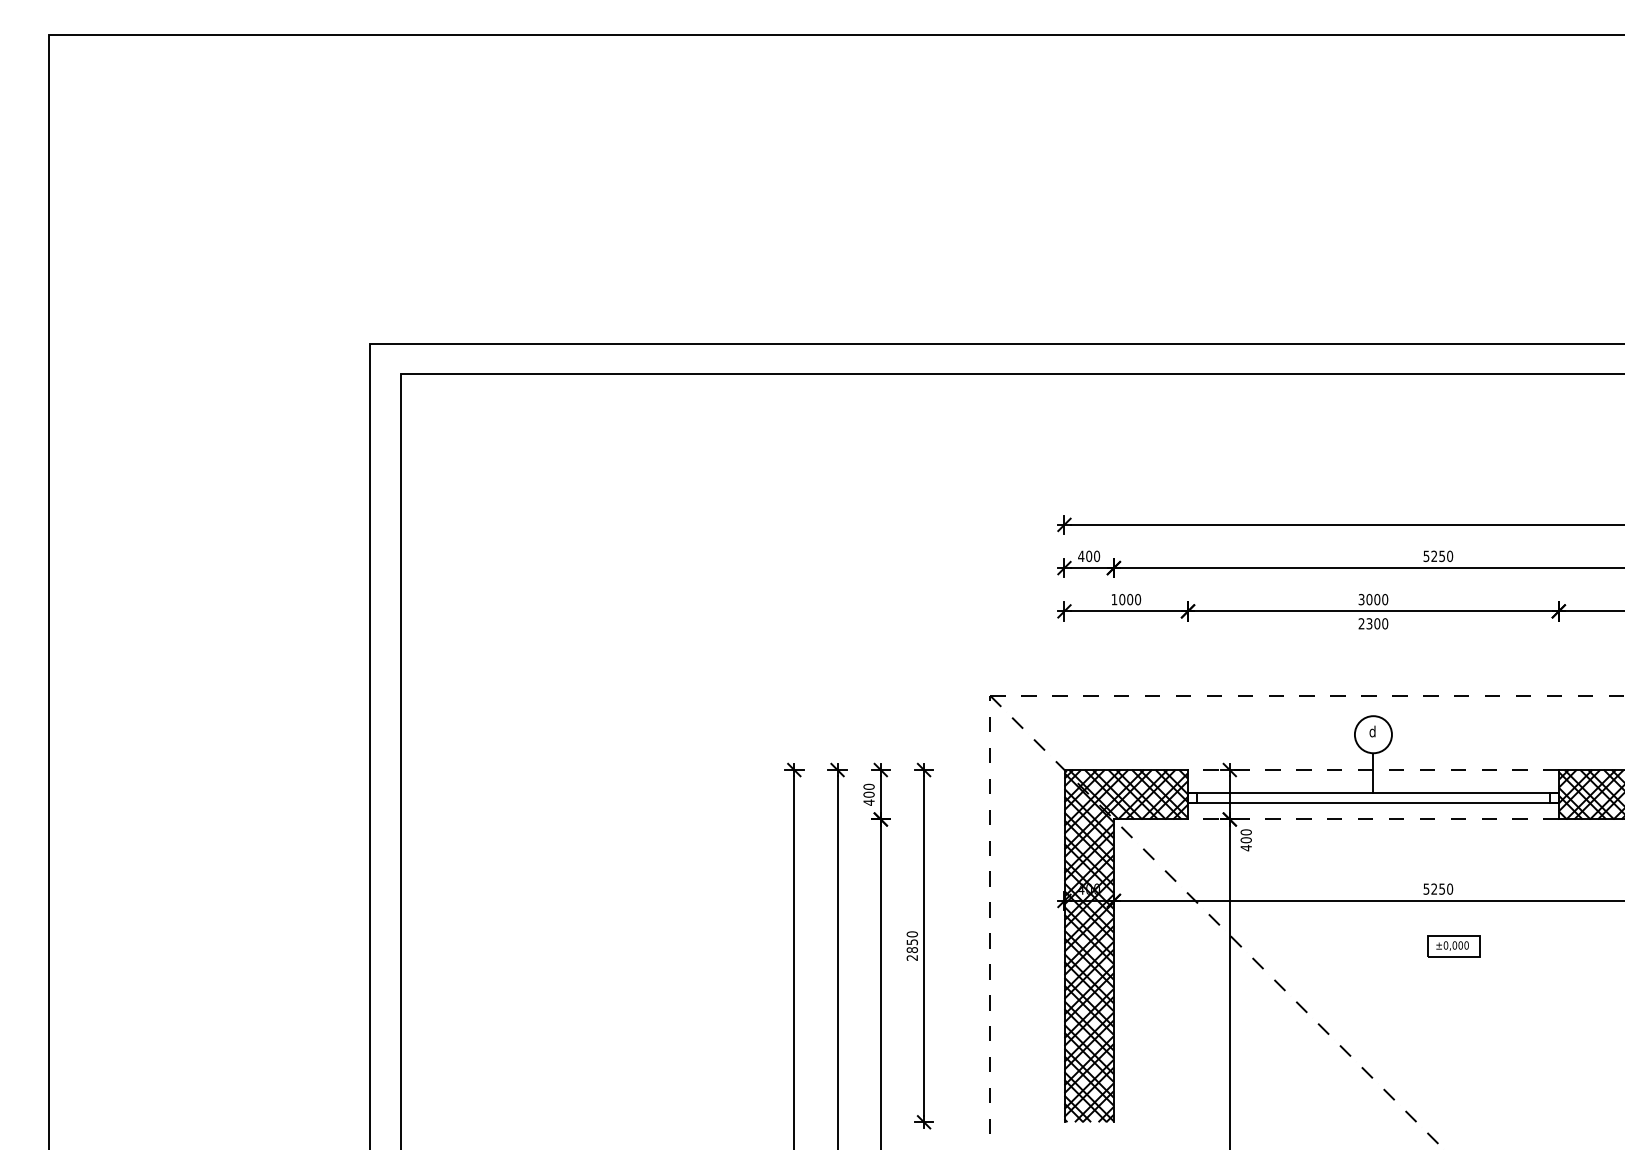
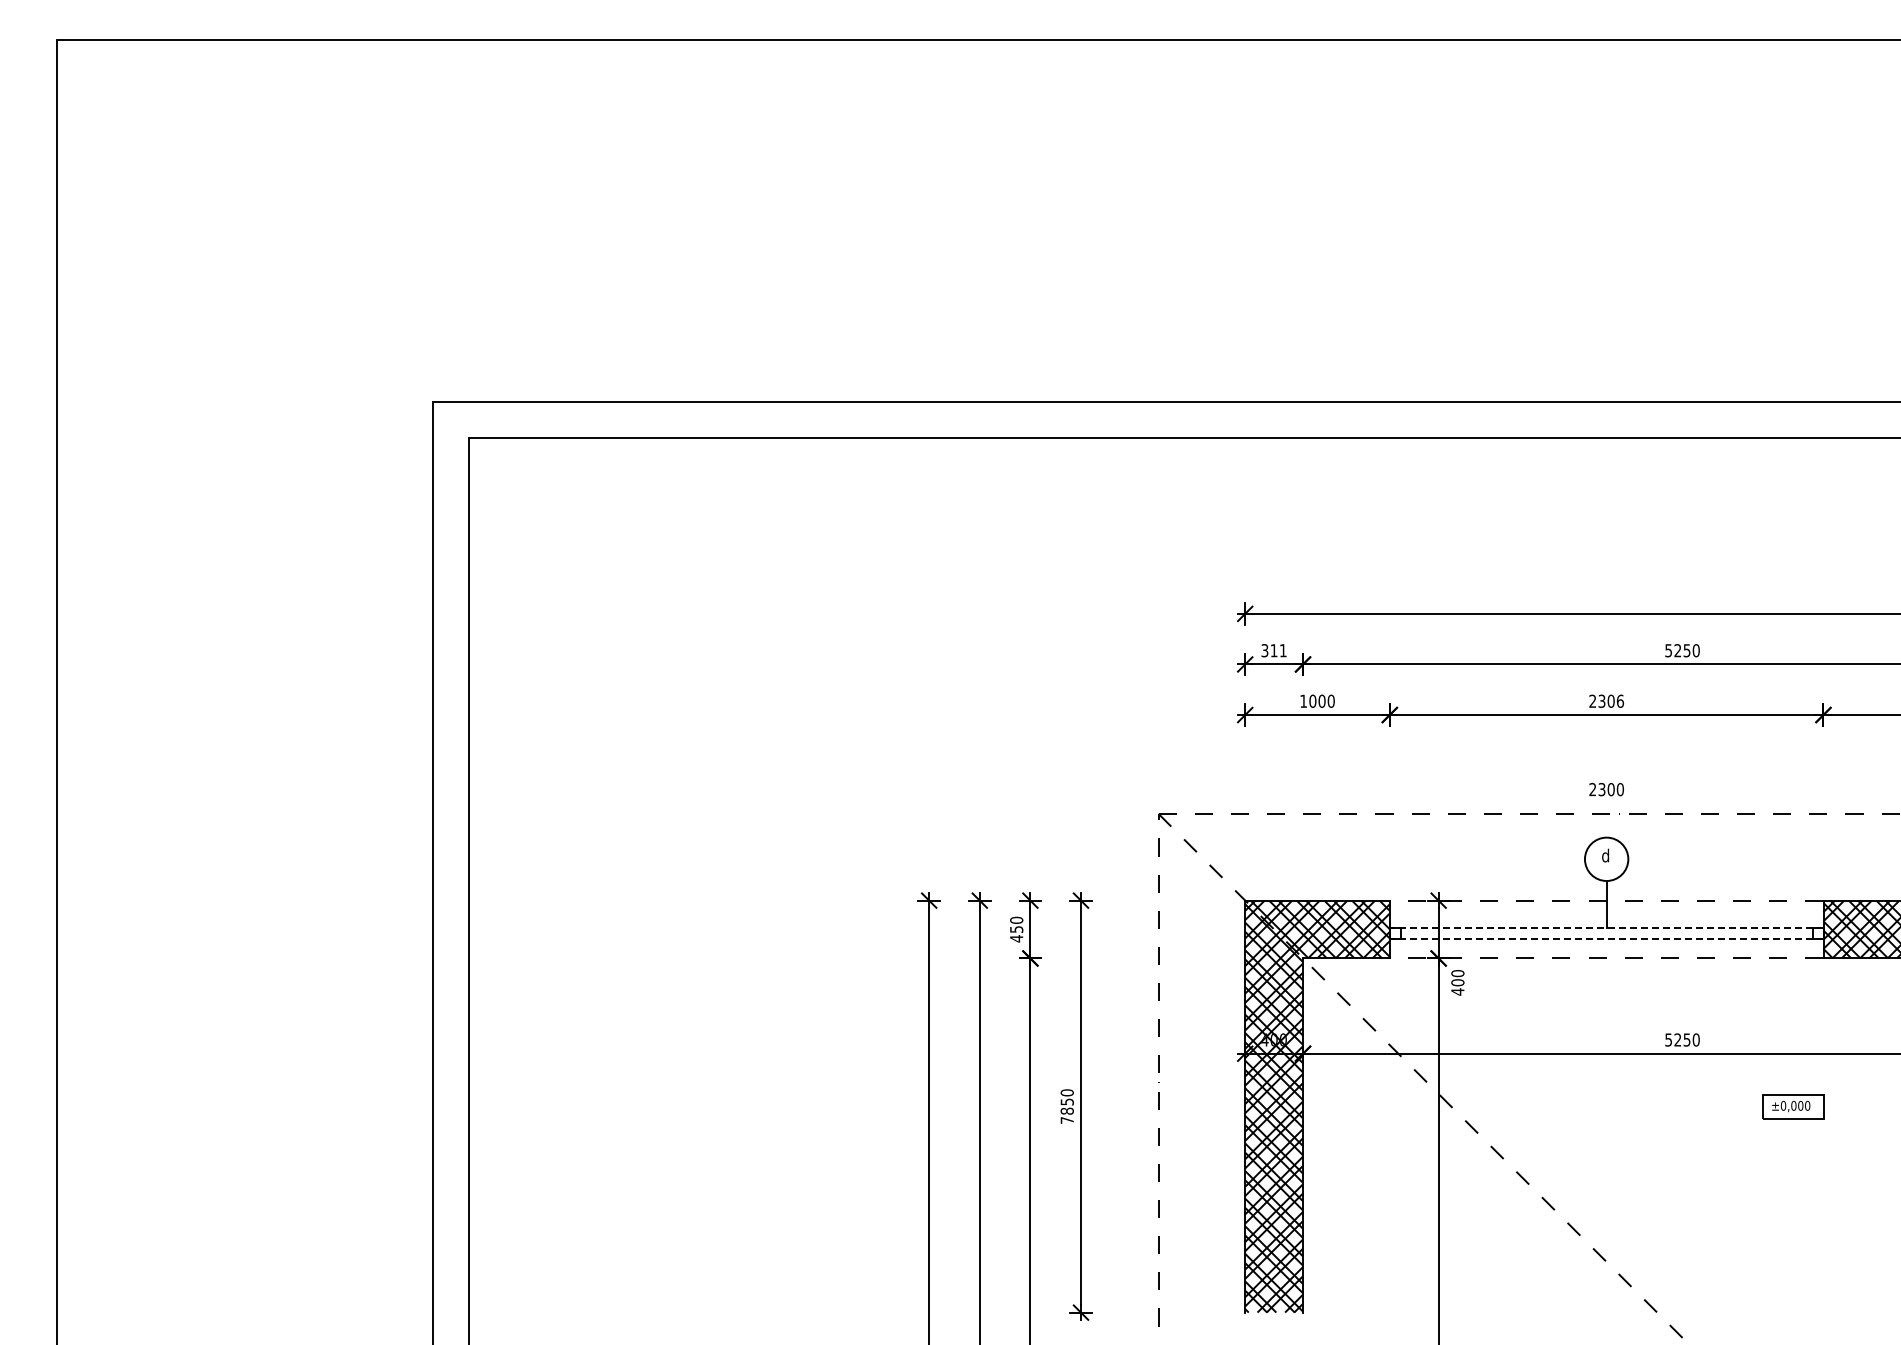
text: (1088, 556) -> (1273, 650), 400 -> 311
text: (1373, 598) -> (1606, 700), 3000 -> 2306
text: (1373, 623) -> (1606, 789), moved
line: (1373, 793) -> (1606, 928), solid -> dashed
text: (868, 794) -> (1016, 929), 400 -> 450
line: (1373, 802) -> (1606, 938), solid -> dashed
part: (1454, 946) -> (1793, 1106), moved
text: (911, 957) -> (1066, 1120), 2850 -> 7850

